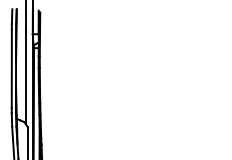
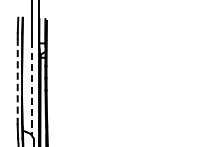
line: (11, 69) -> (17, 79), solid -> dashed
line: (25, 77) -> (31, 87), solid -> dashed

